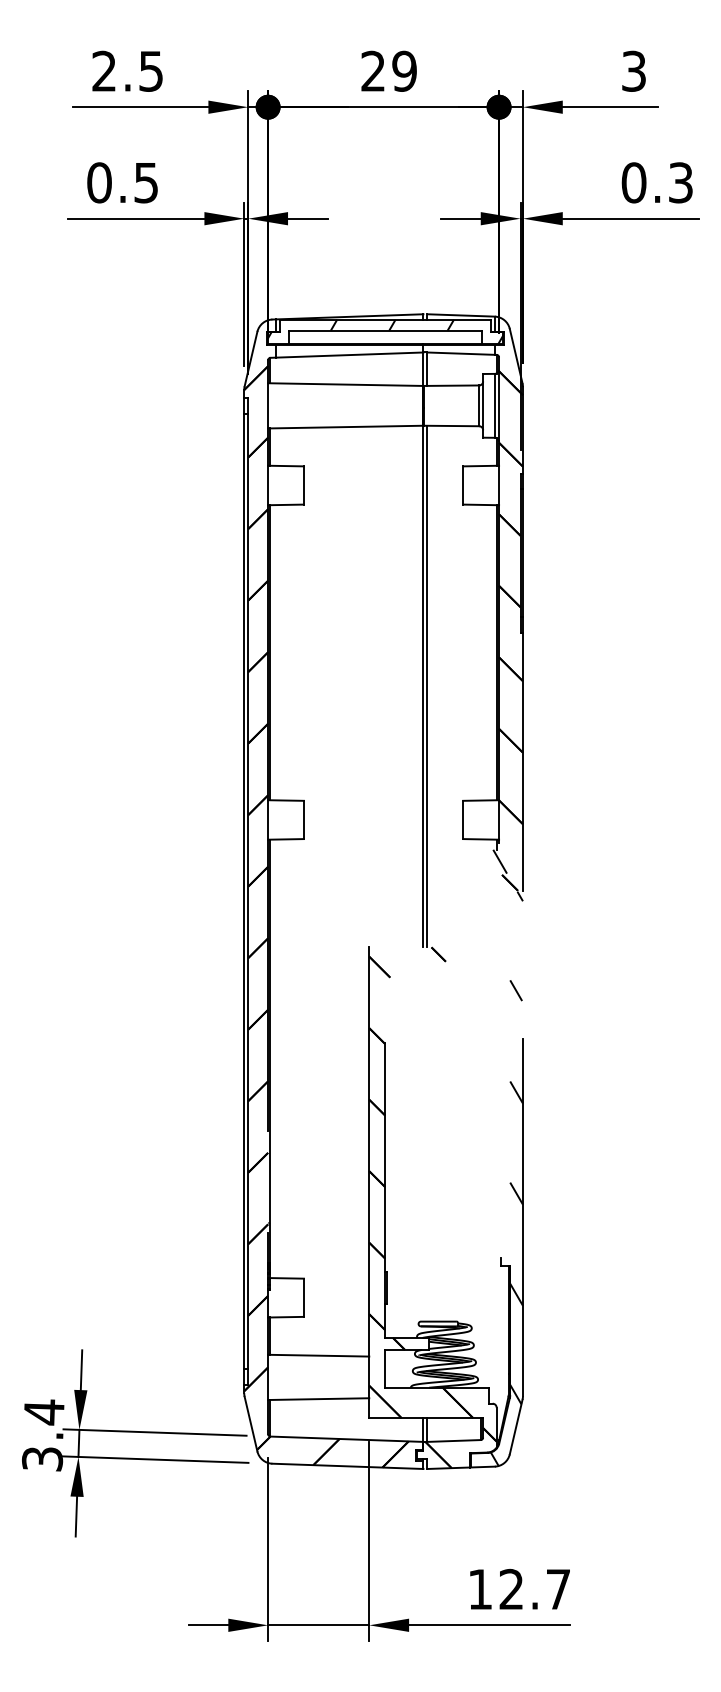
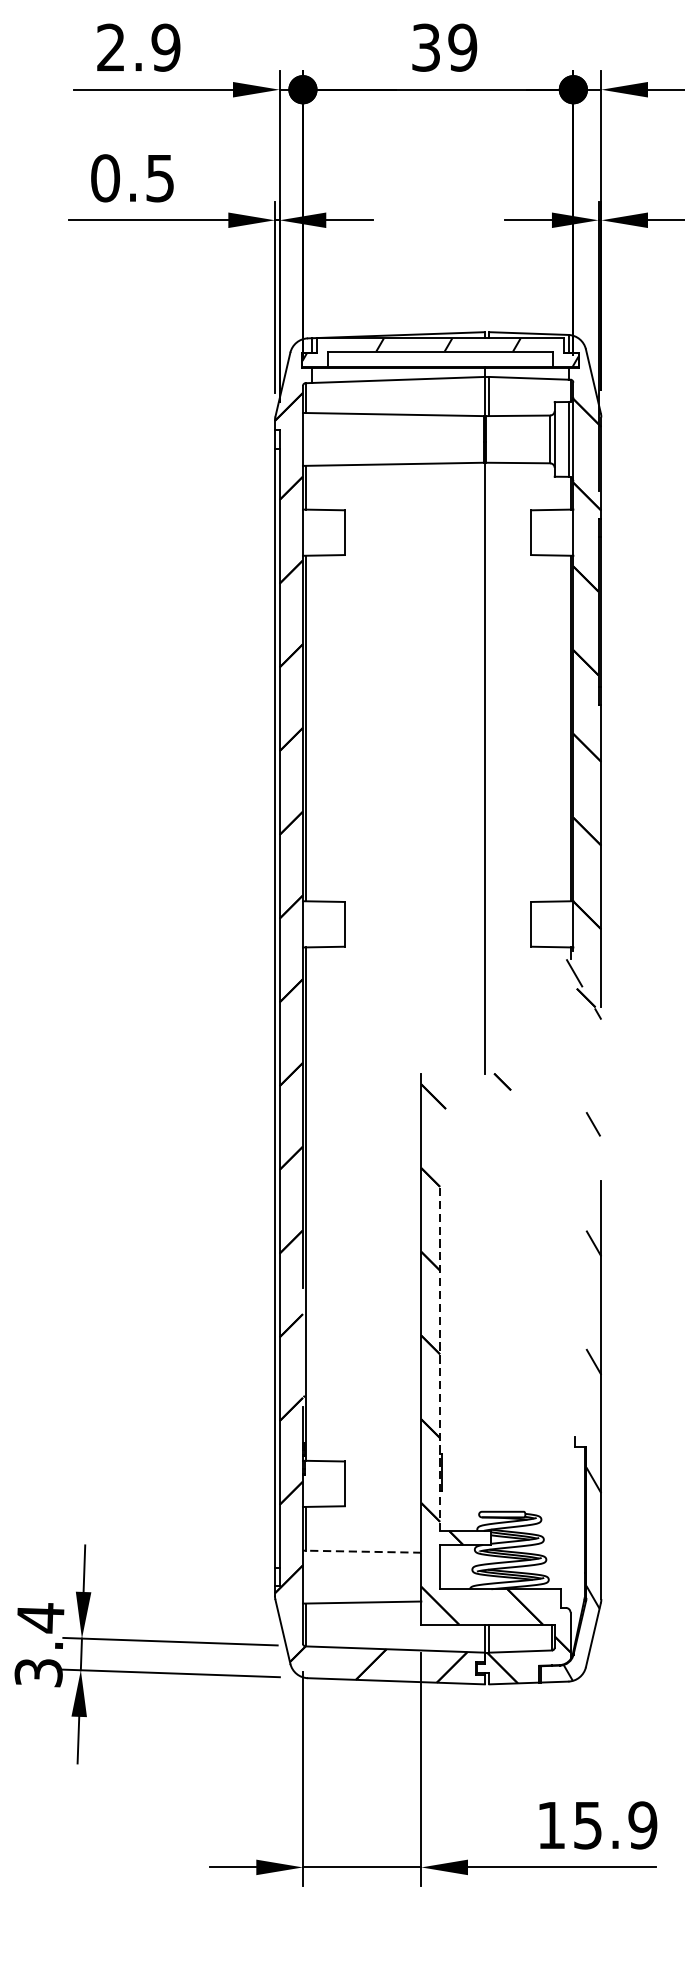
text: (150, 70) -> (165, 46), 2.5 -> 2.9
text: (373, 71) -> (426, 47), 29 -> 39
line: (427, 686) -> (489, 768), removed
line: (385, 1190) -> (440, 1358), solid -> dashed
line: (318, 1355) -> (361, 1551), solid -> dashed
text: (534, 1589) -> (614, 1825), 12.7 -> 15.9

